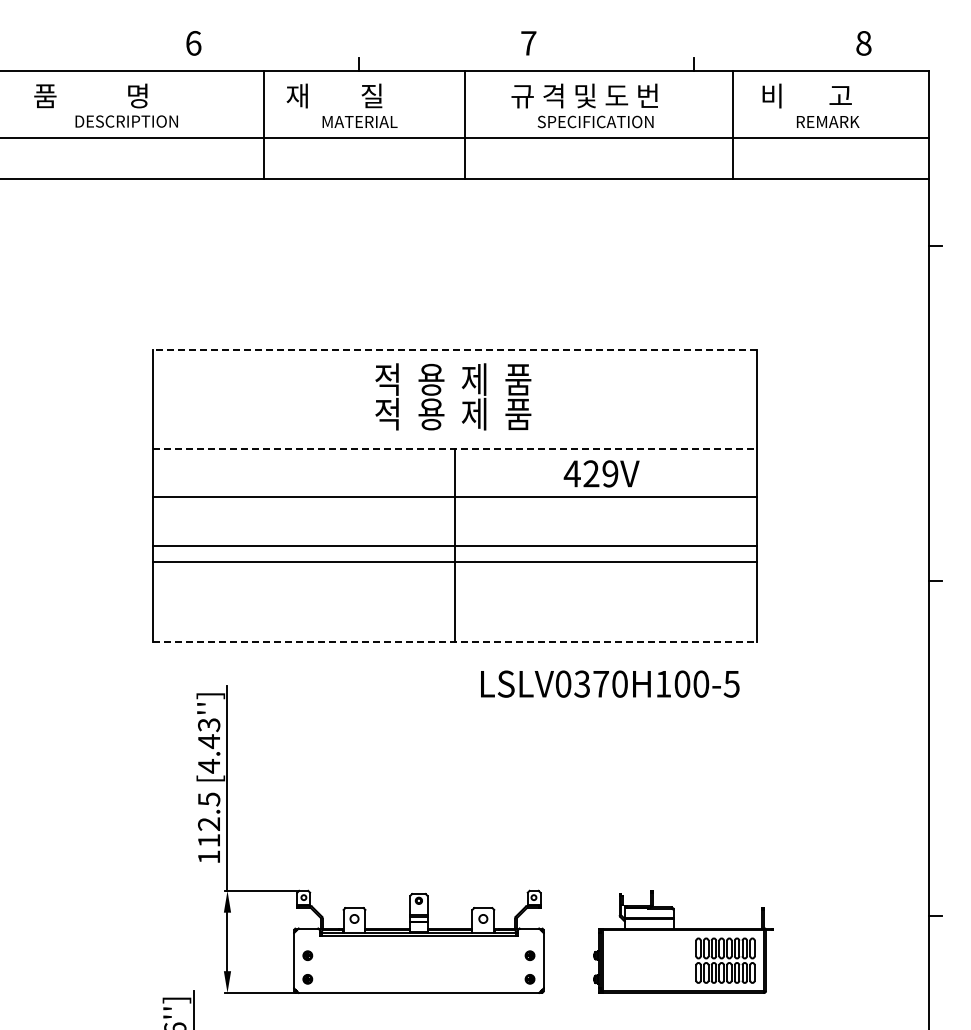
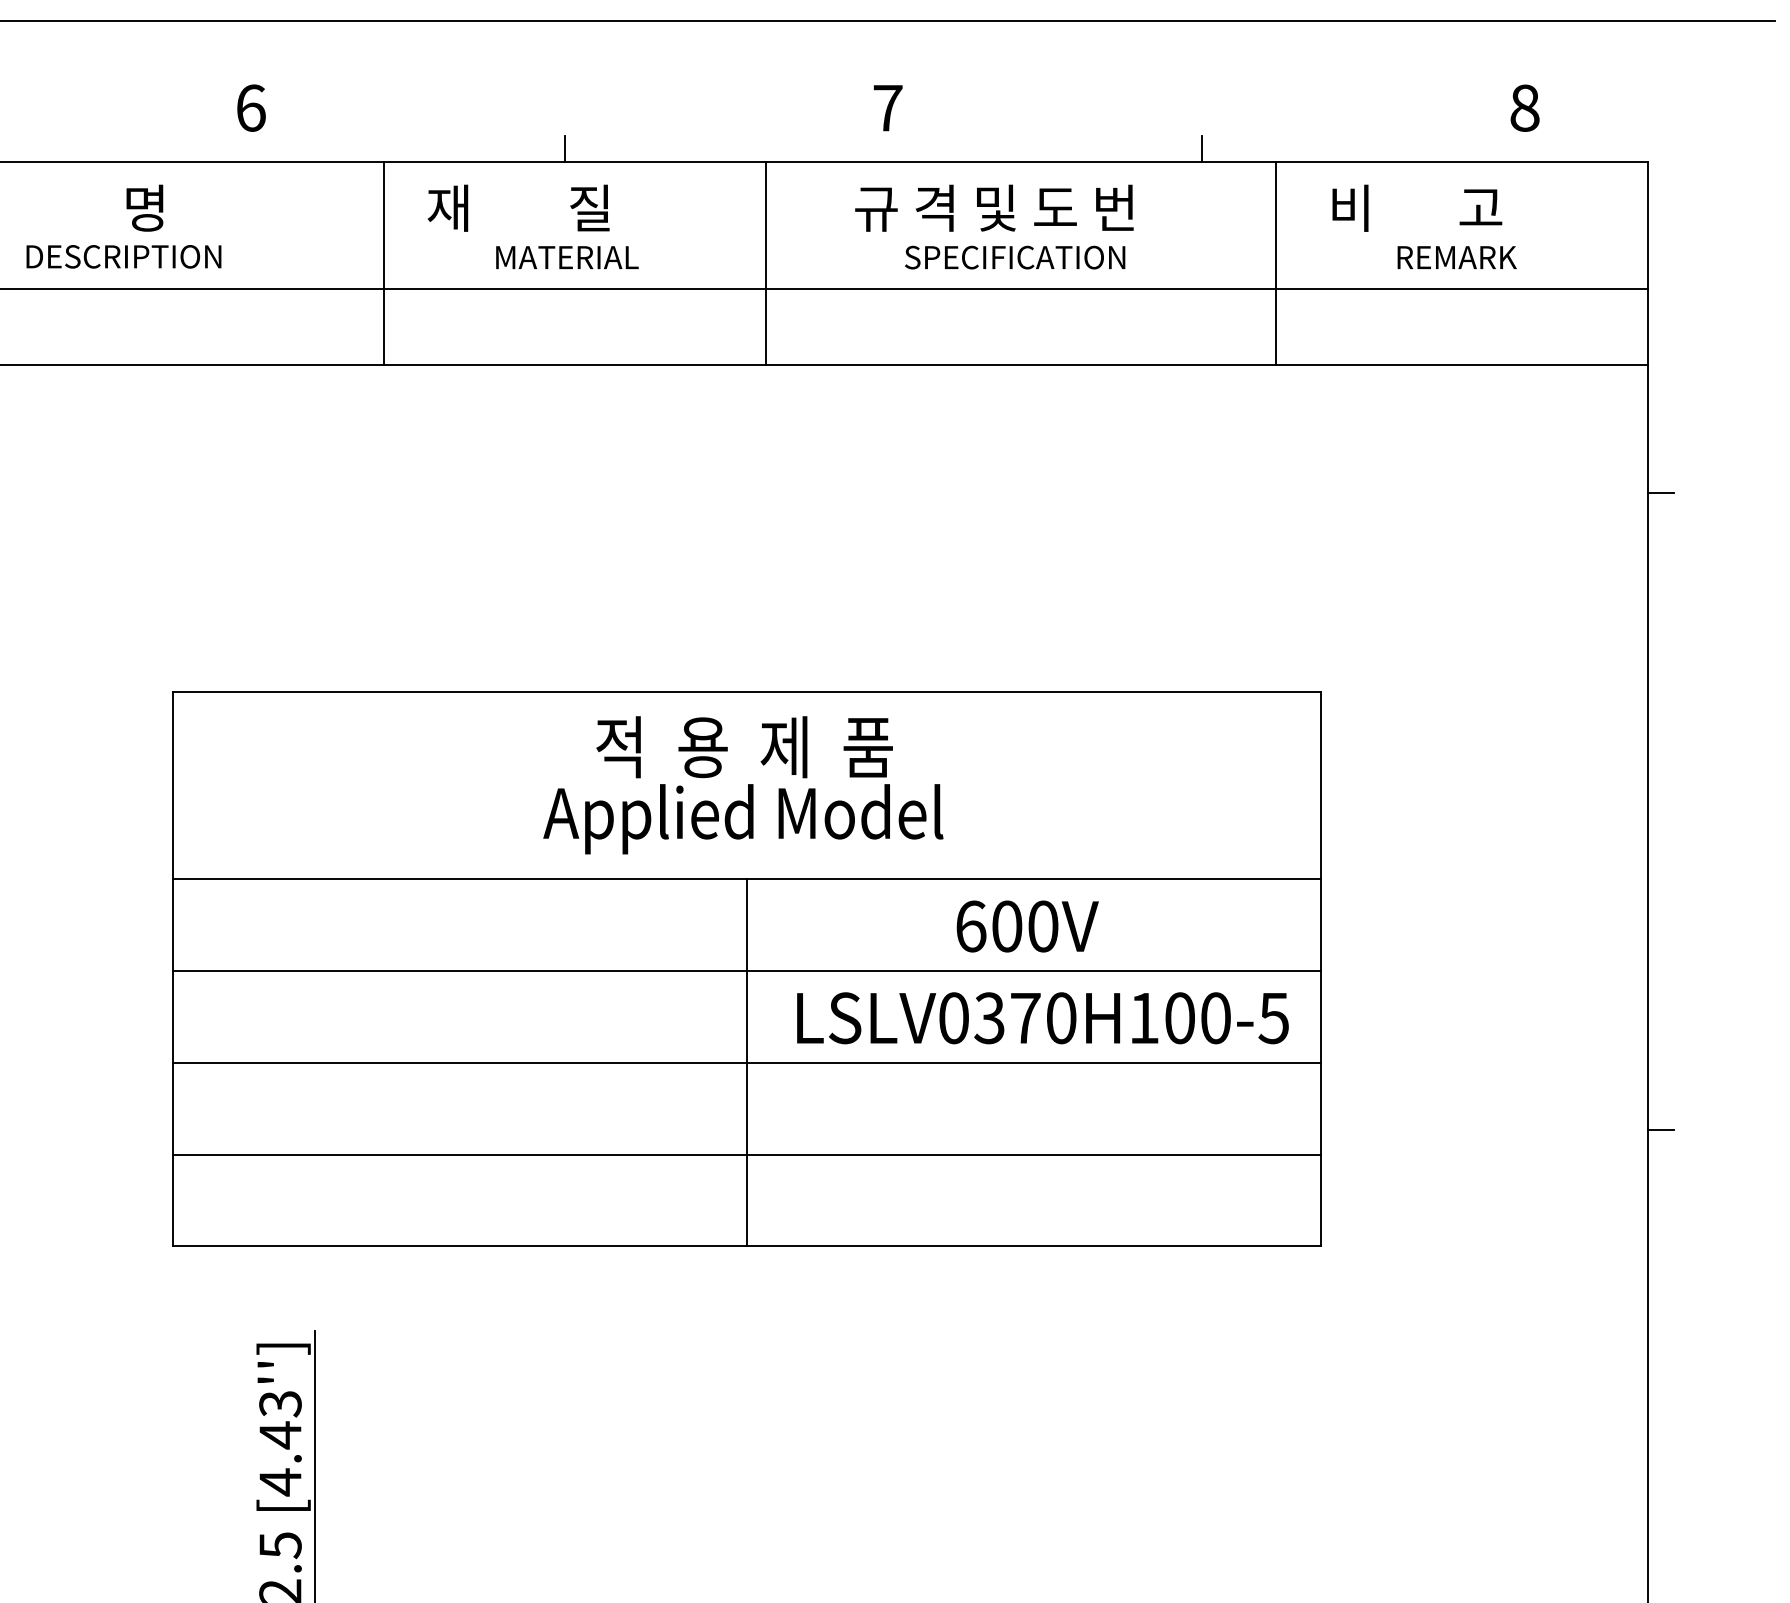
line: (454, 350) -> (746, 691), dashed -> solid
text: (452, 416) -> (743, 817), 적  용  제  품 -> Applied Model
line: (454, 449) -> (746, 880), dashed -> solid
text: (590, 473) -> (1005, 925), 429V -> 600V
line: (454, 561) -> (746, 1153), moved
line: (454, 642) -> (746, 1246), dashed -> solid
text: (610, 683) -> (1043, 1016), moved

